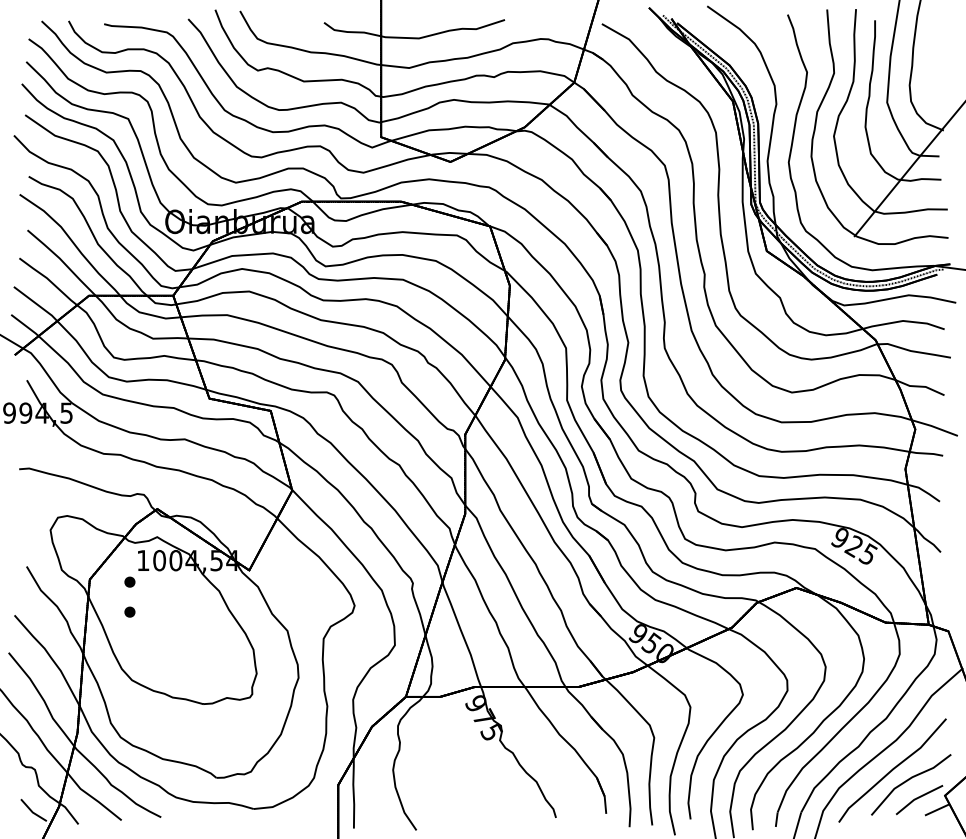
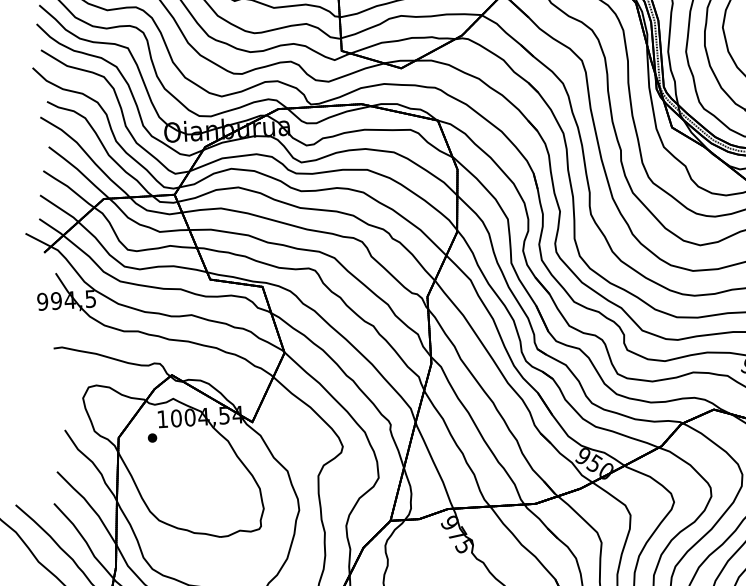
part: (129, 611) -> (153, 462), removed

